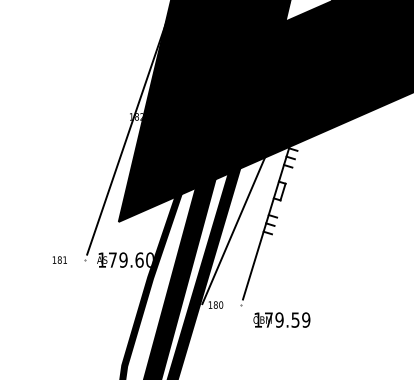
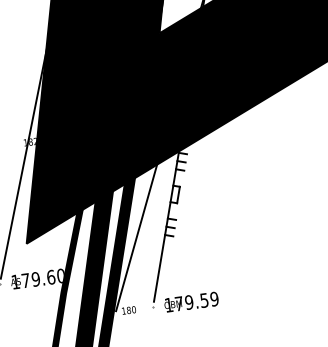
text: (281, 319) -> (191, 301), moved

